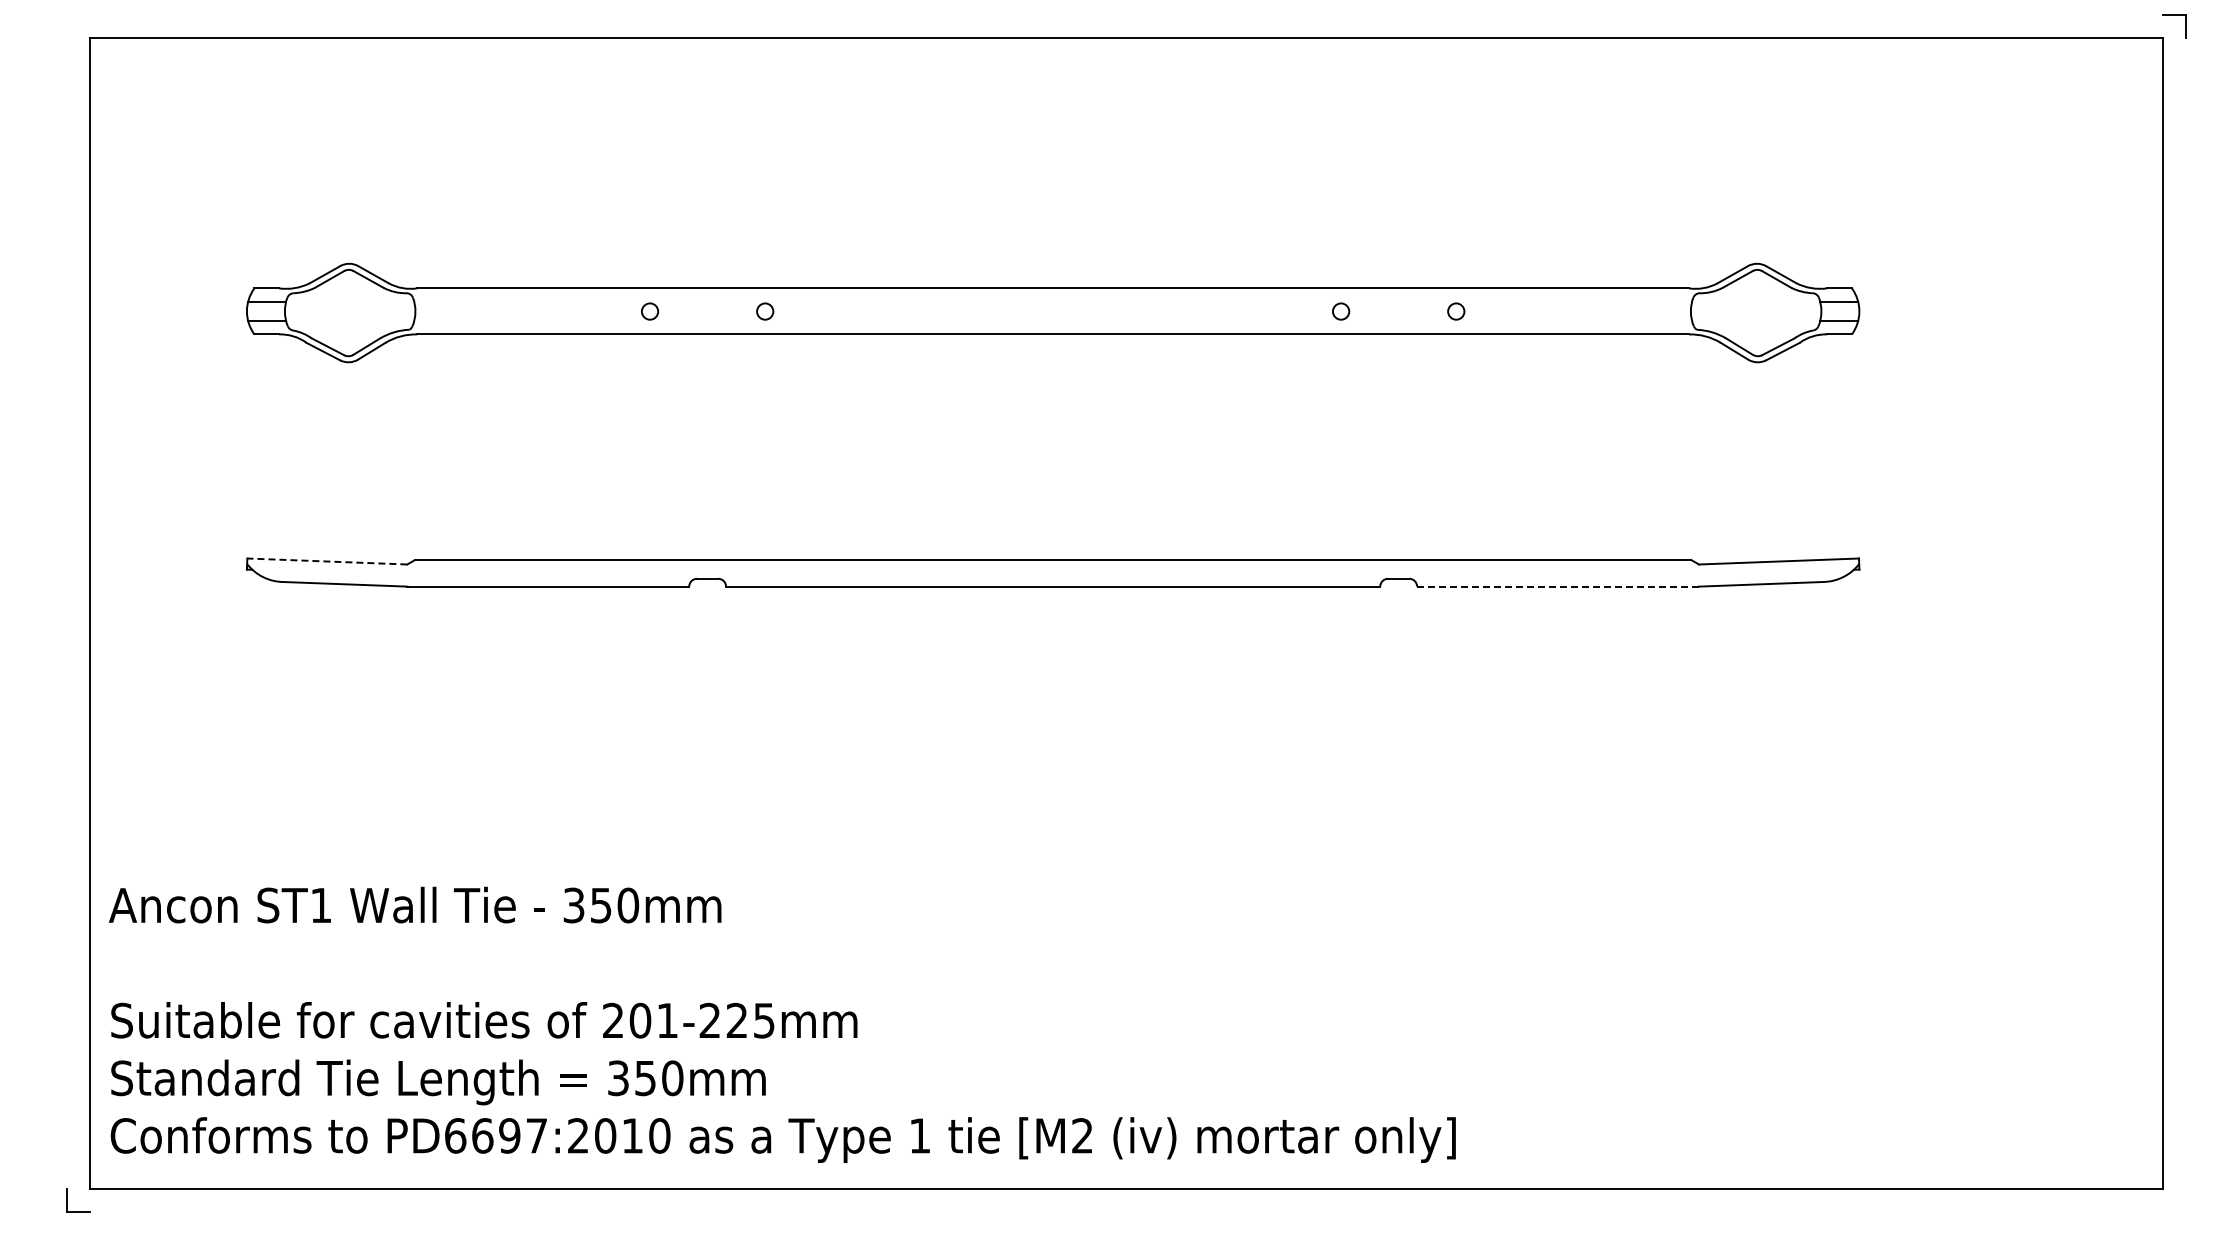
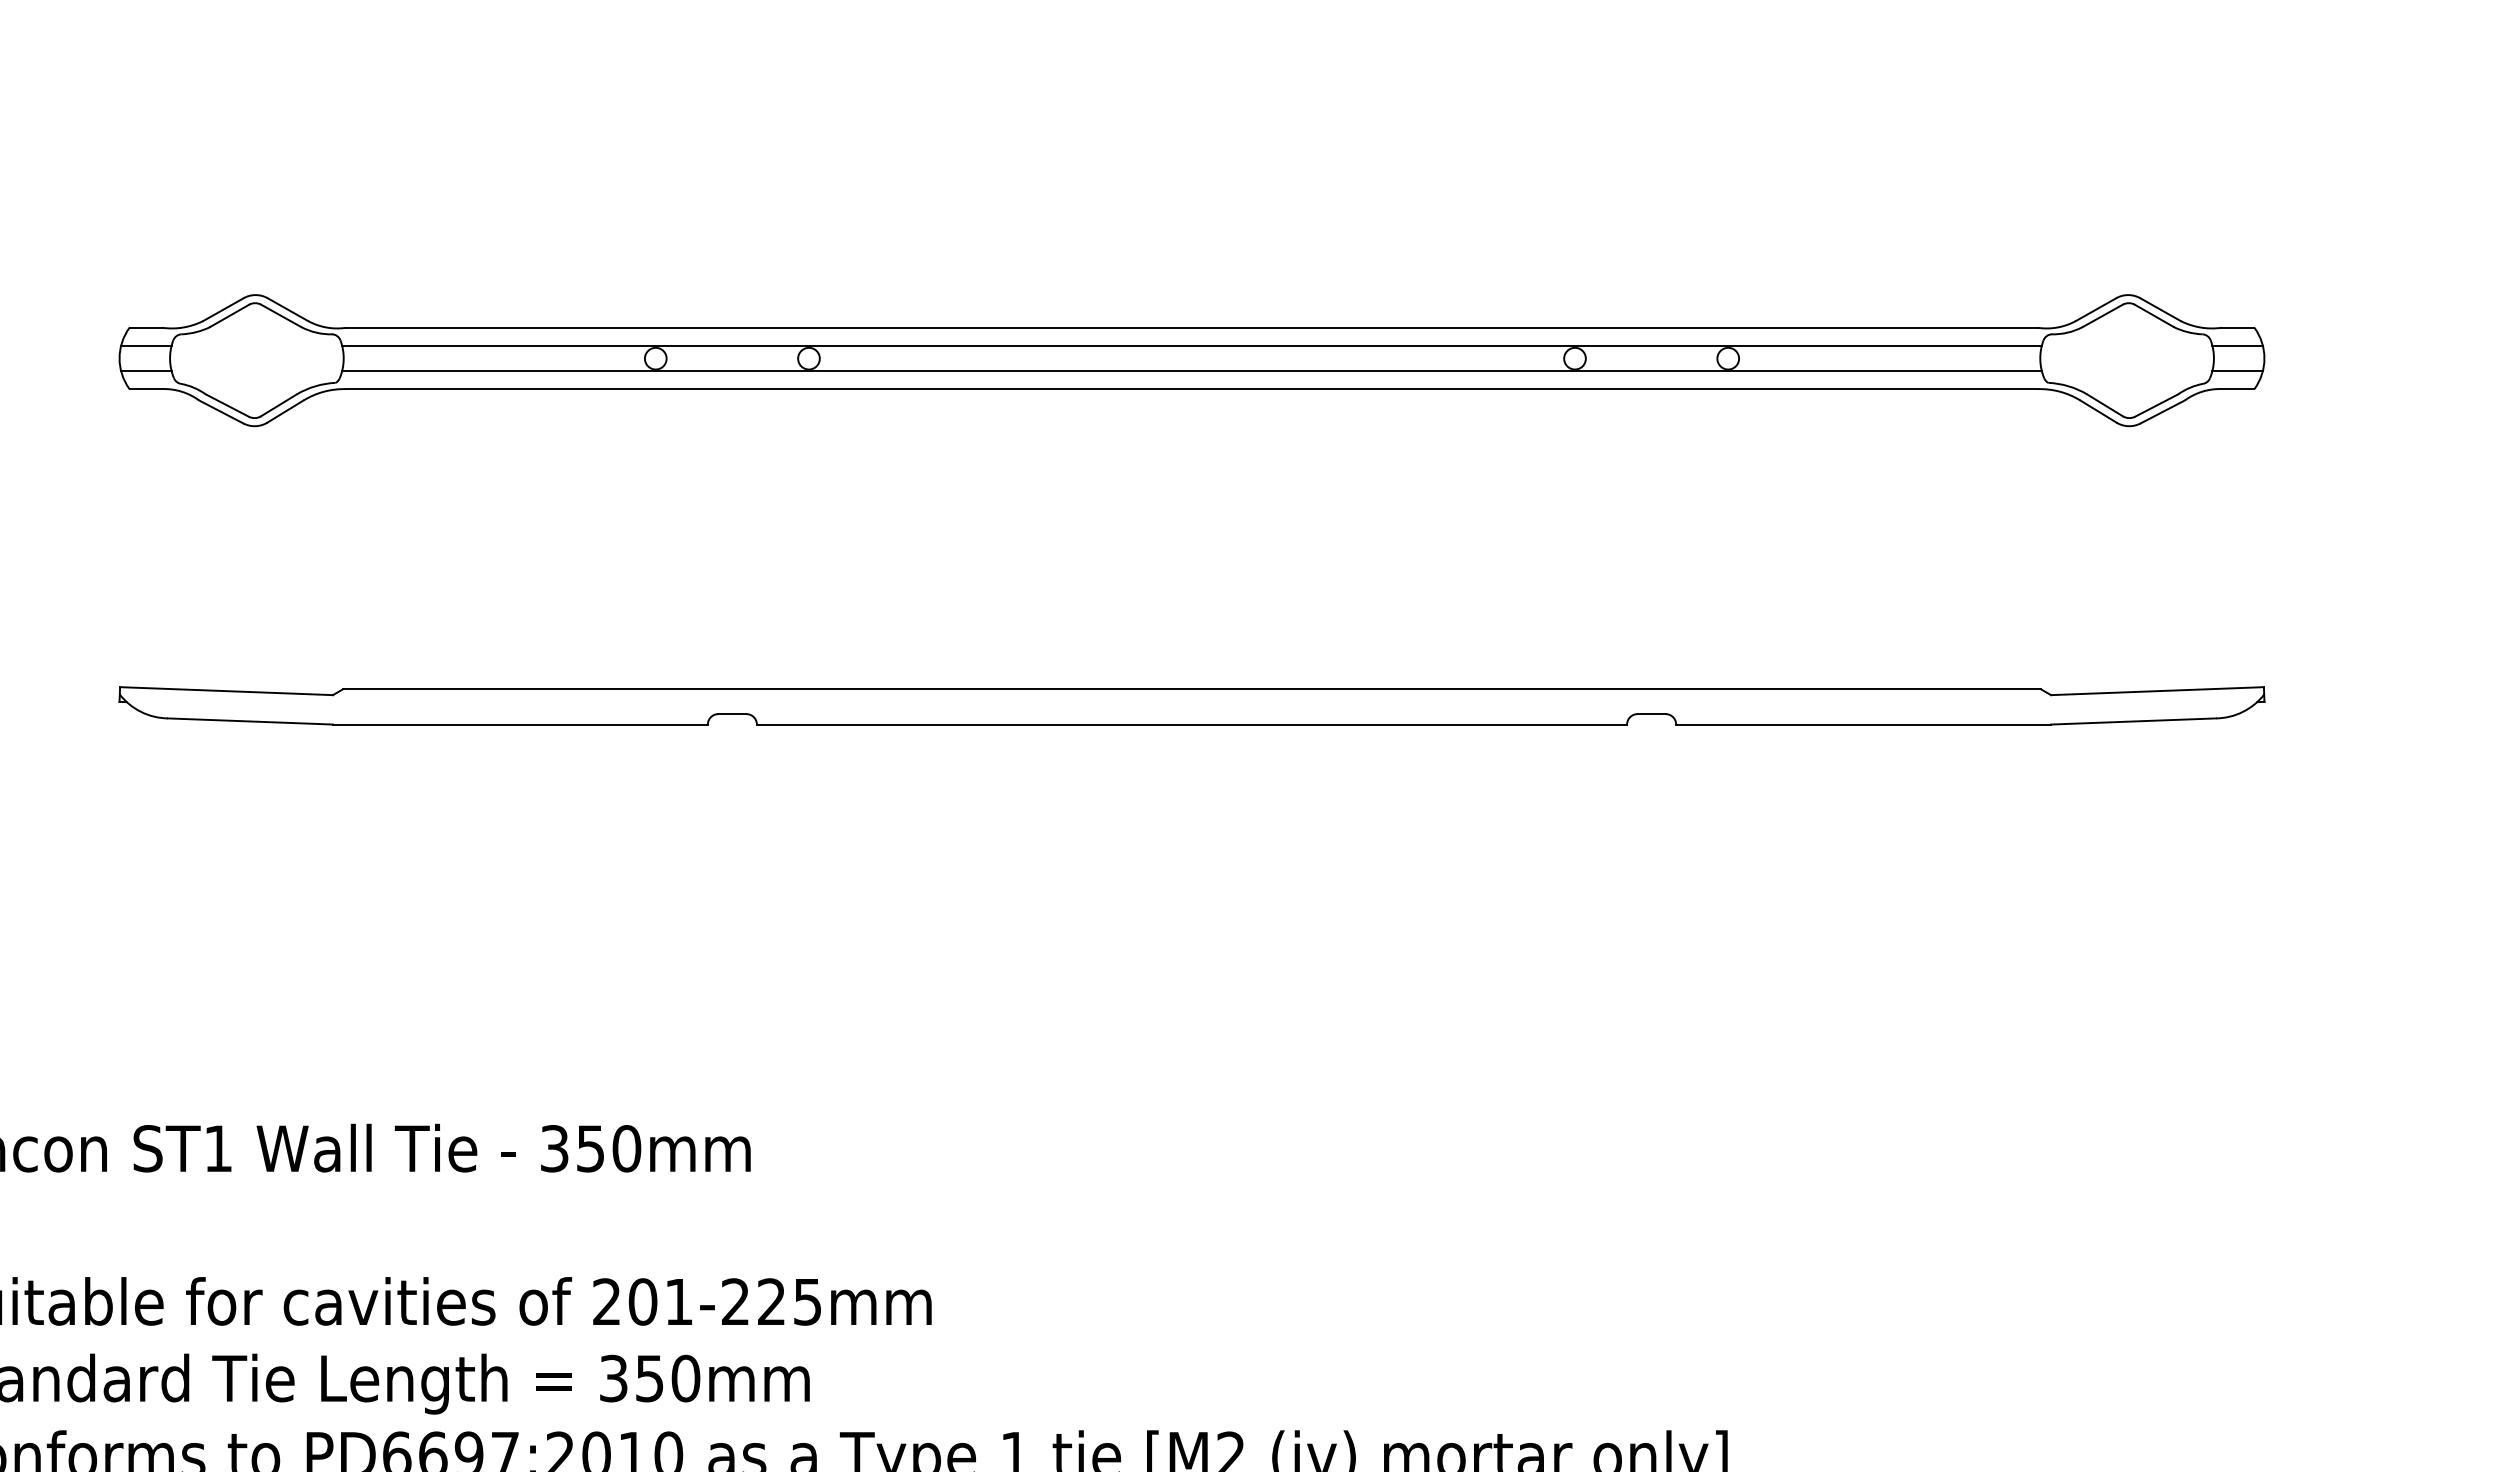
line: (1052, 302) -> (1191, 346), added
line: (1052, 320) -> (1191, 370), added
line: (326, 561) -> (225, 691), dashed -> solid
line: (1558, 586) -> (1864, 724), dashed -> solid

